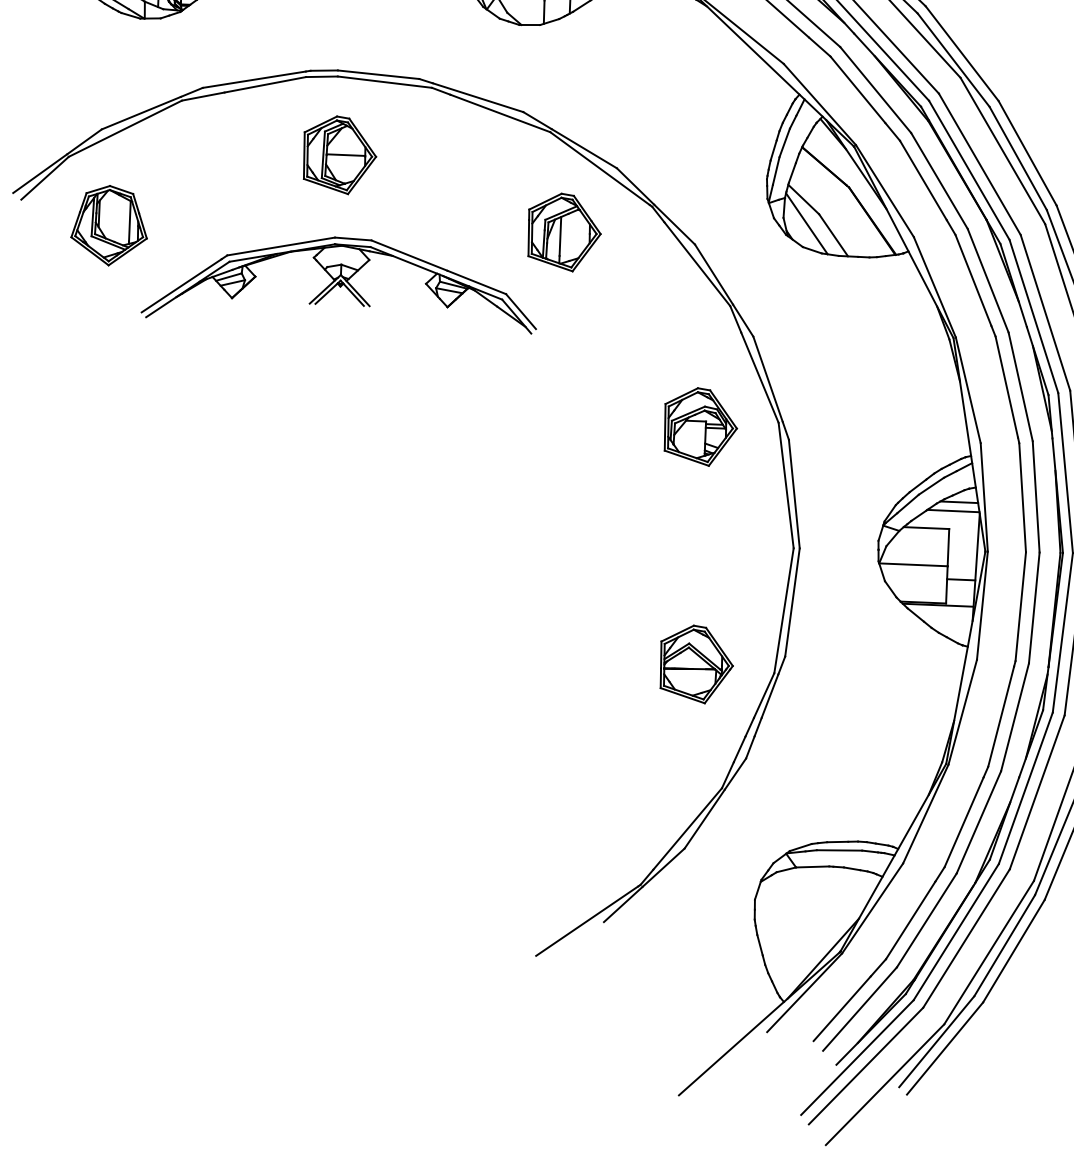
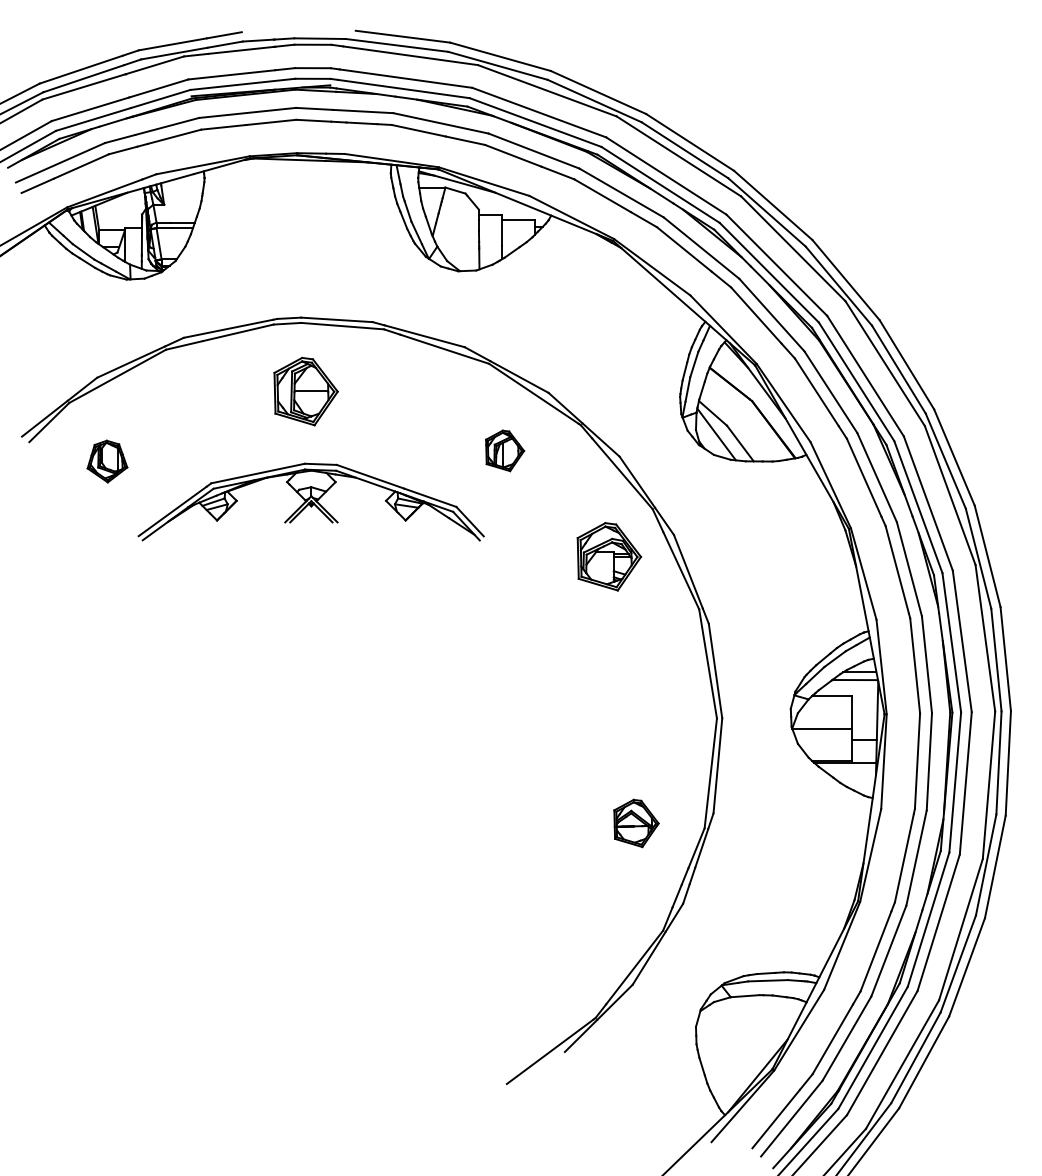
part: (109, 225) -> (107, 461), size x0.6
part: (563, 231) -> (504, 450), size x0.6
part: (700, 426) -> (609, 556), moved
part: (696, 664) -> (636, 823), size x0.7

